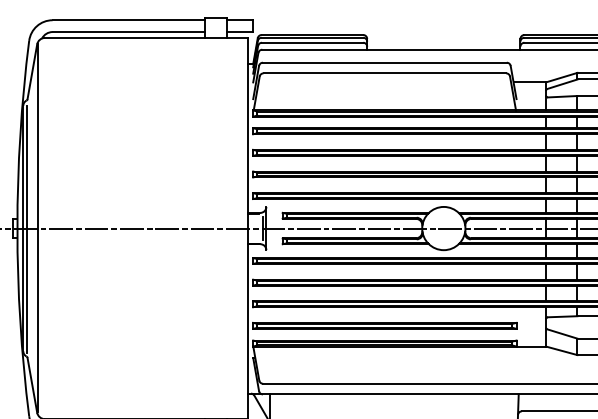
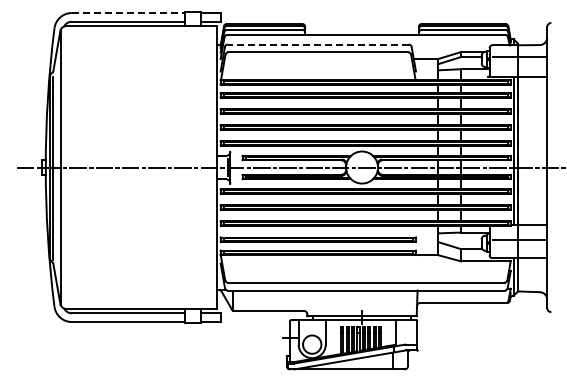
line: (128, 20) -> (128, 13), solid -> dashed
line: (383, 62) -> (317, 44), solid -> dashed

